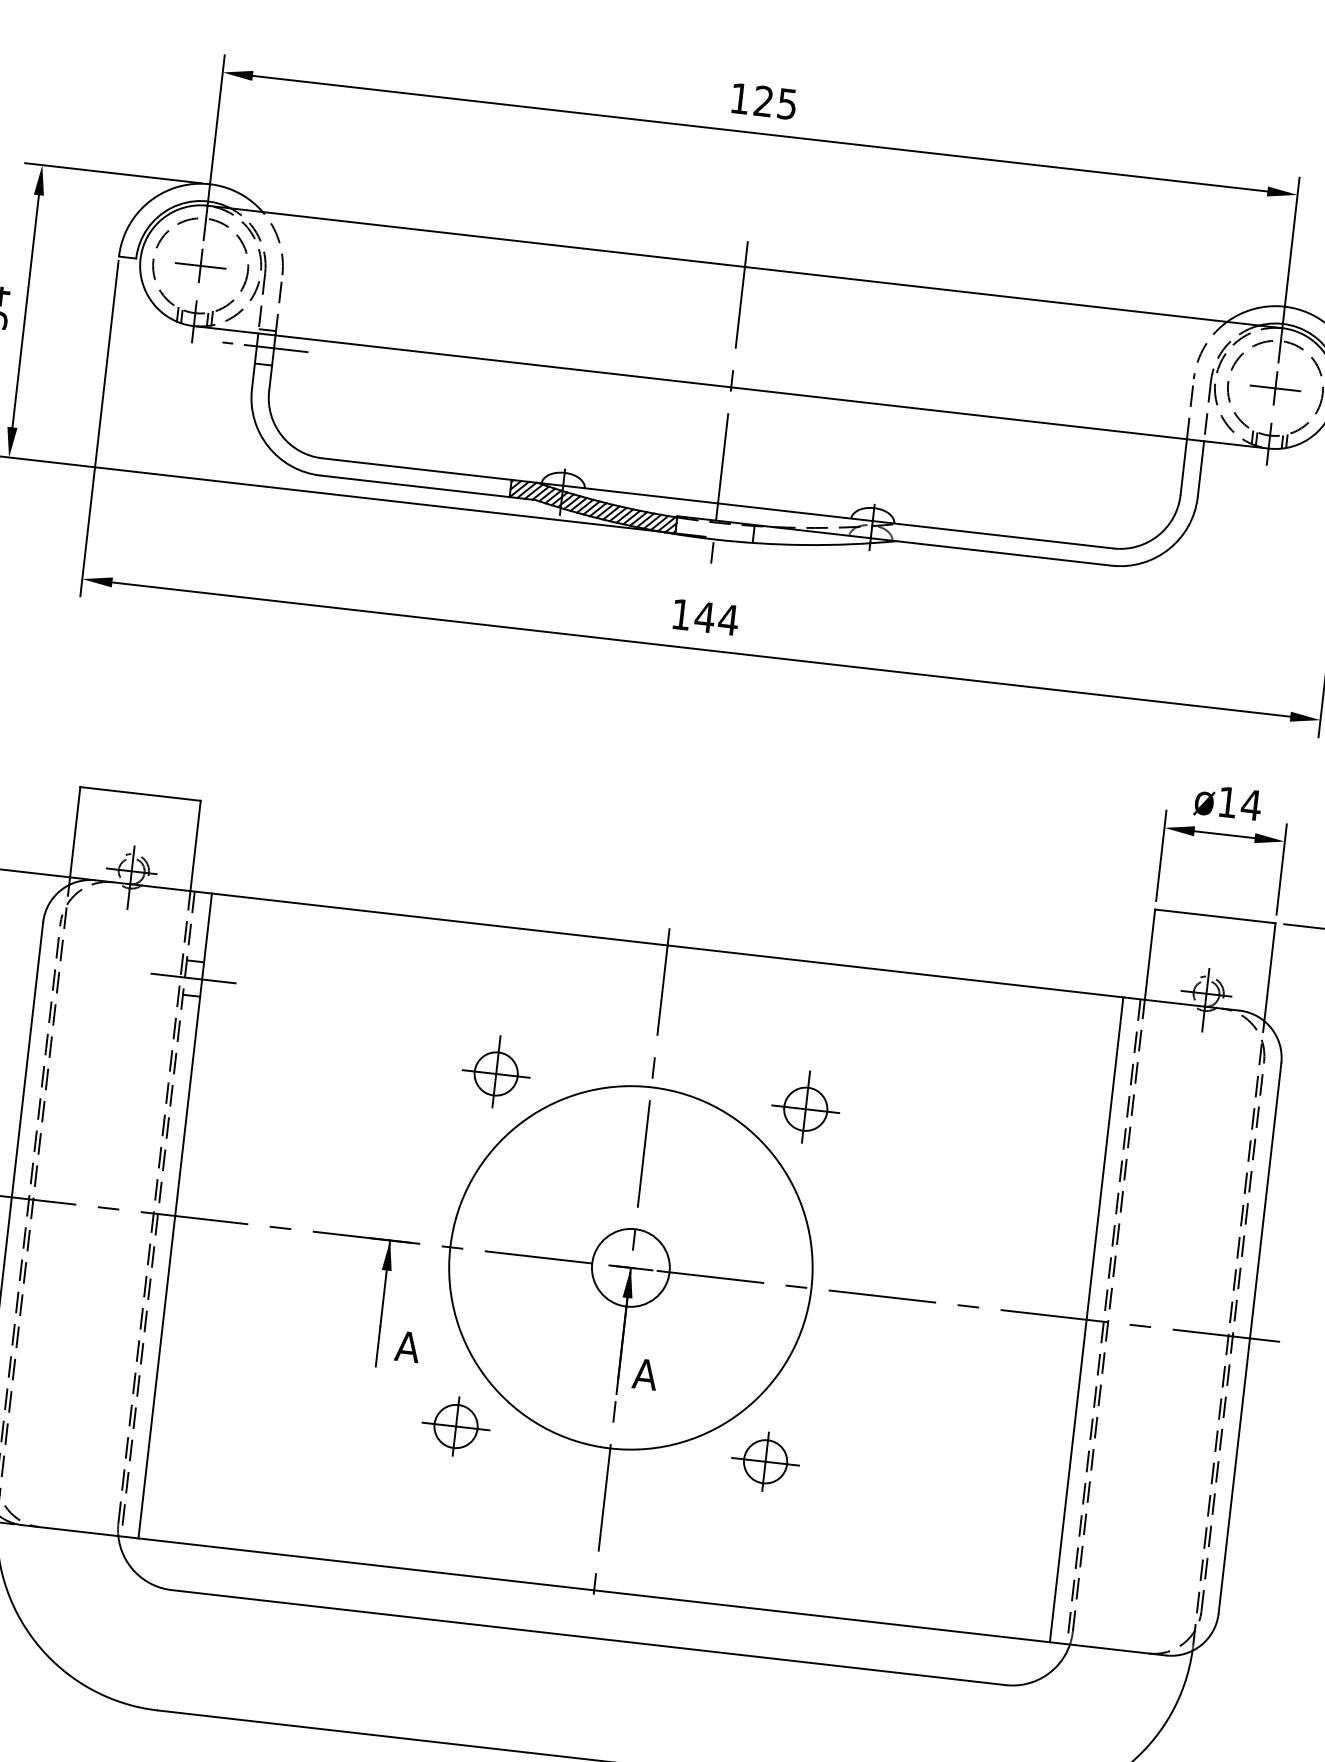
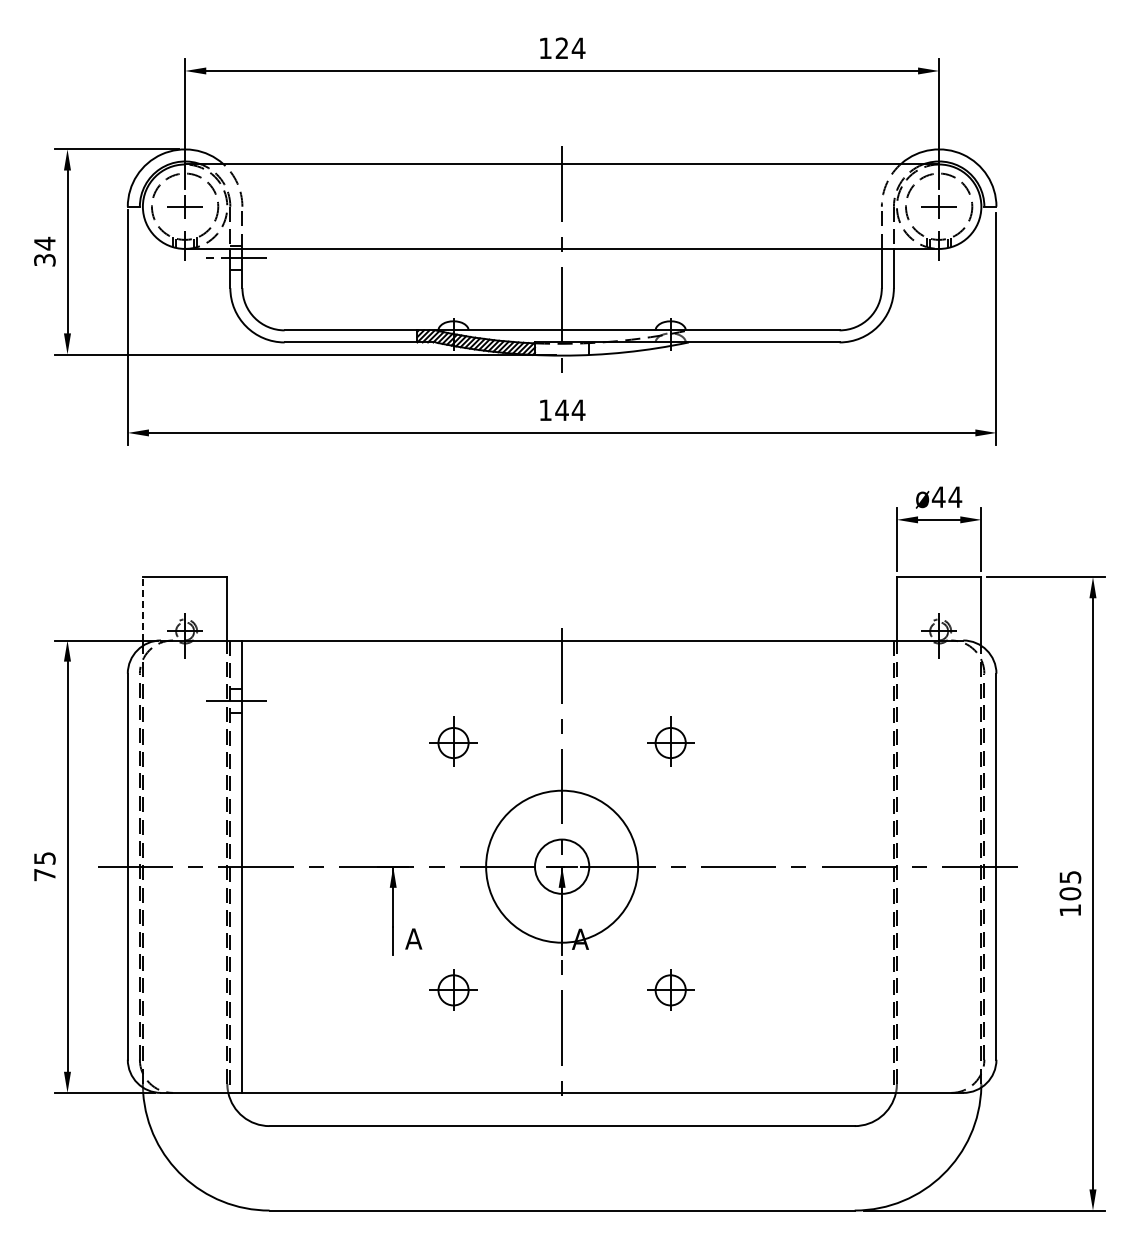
text: (787, 104) -> (578, 48), 125 -> 124
text: (1227, 801) -> (938, 496), ø14 -> ø44
line: (74, 831) -> (142, 608), solid -> dashed
circle: (630, 1267) -> (561, 866), size x0.6
line: (1086, 1319) -> (881, 866), removed

